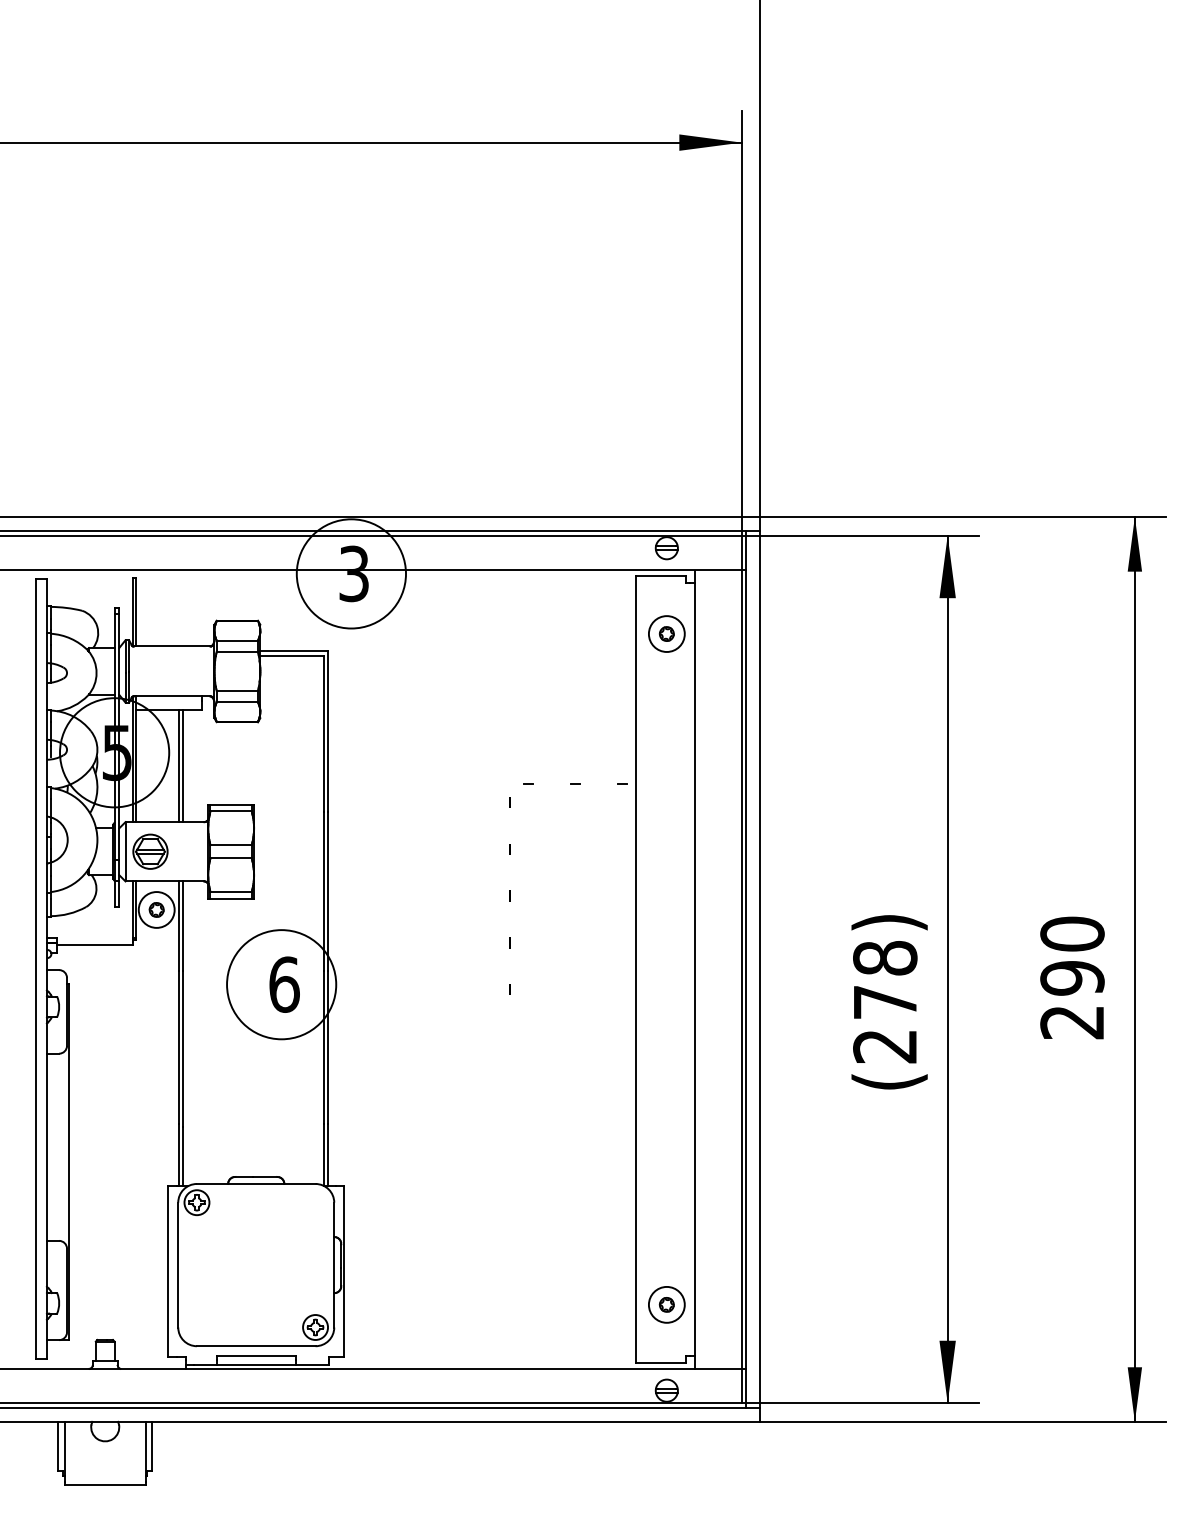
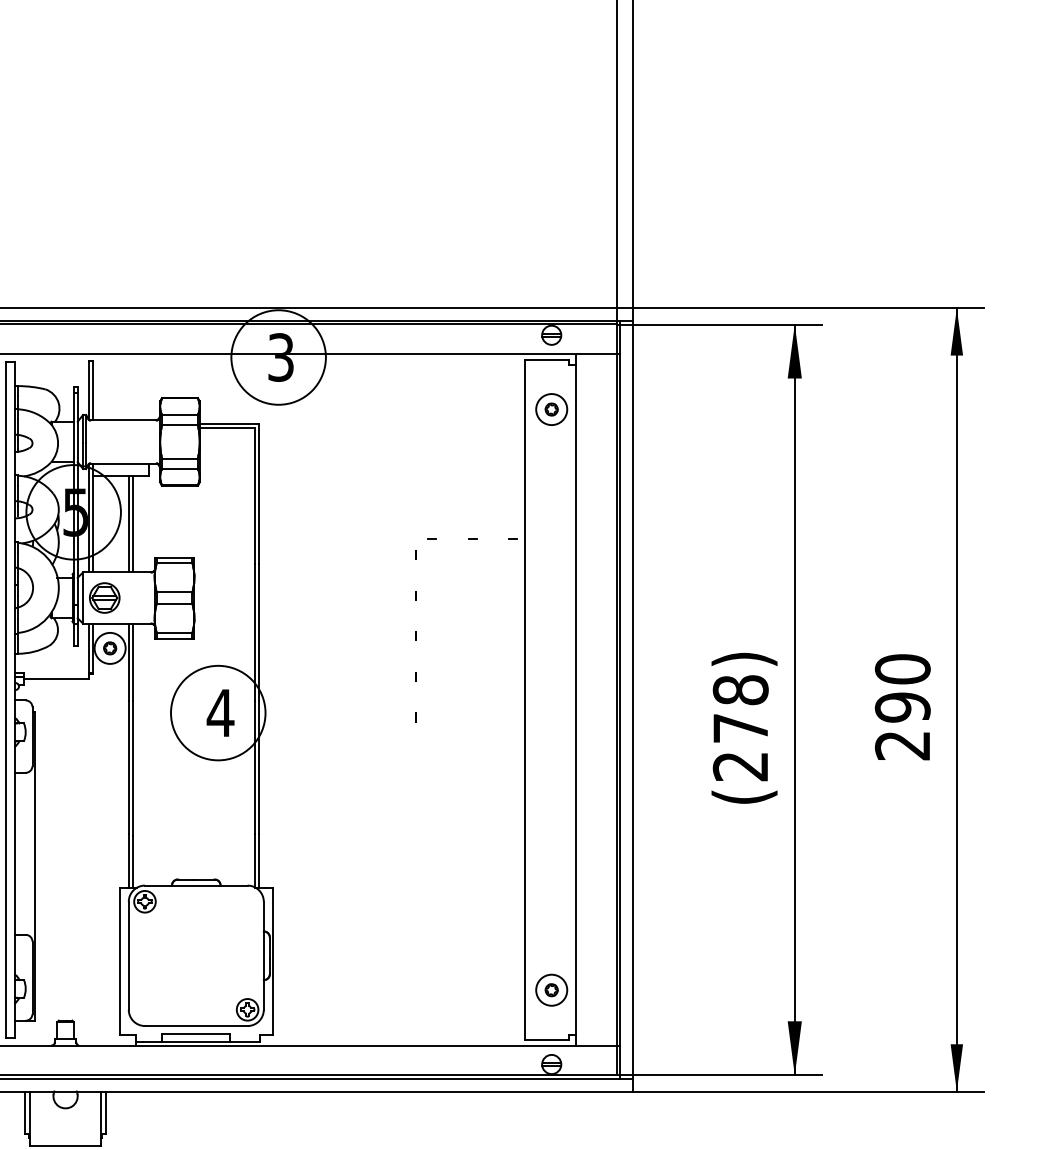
text: (284, 984) -> (220, 712), 6 -> 4

